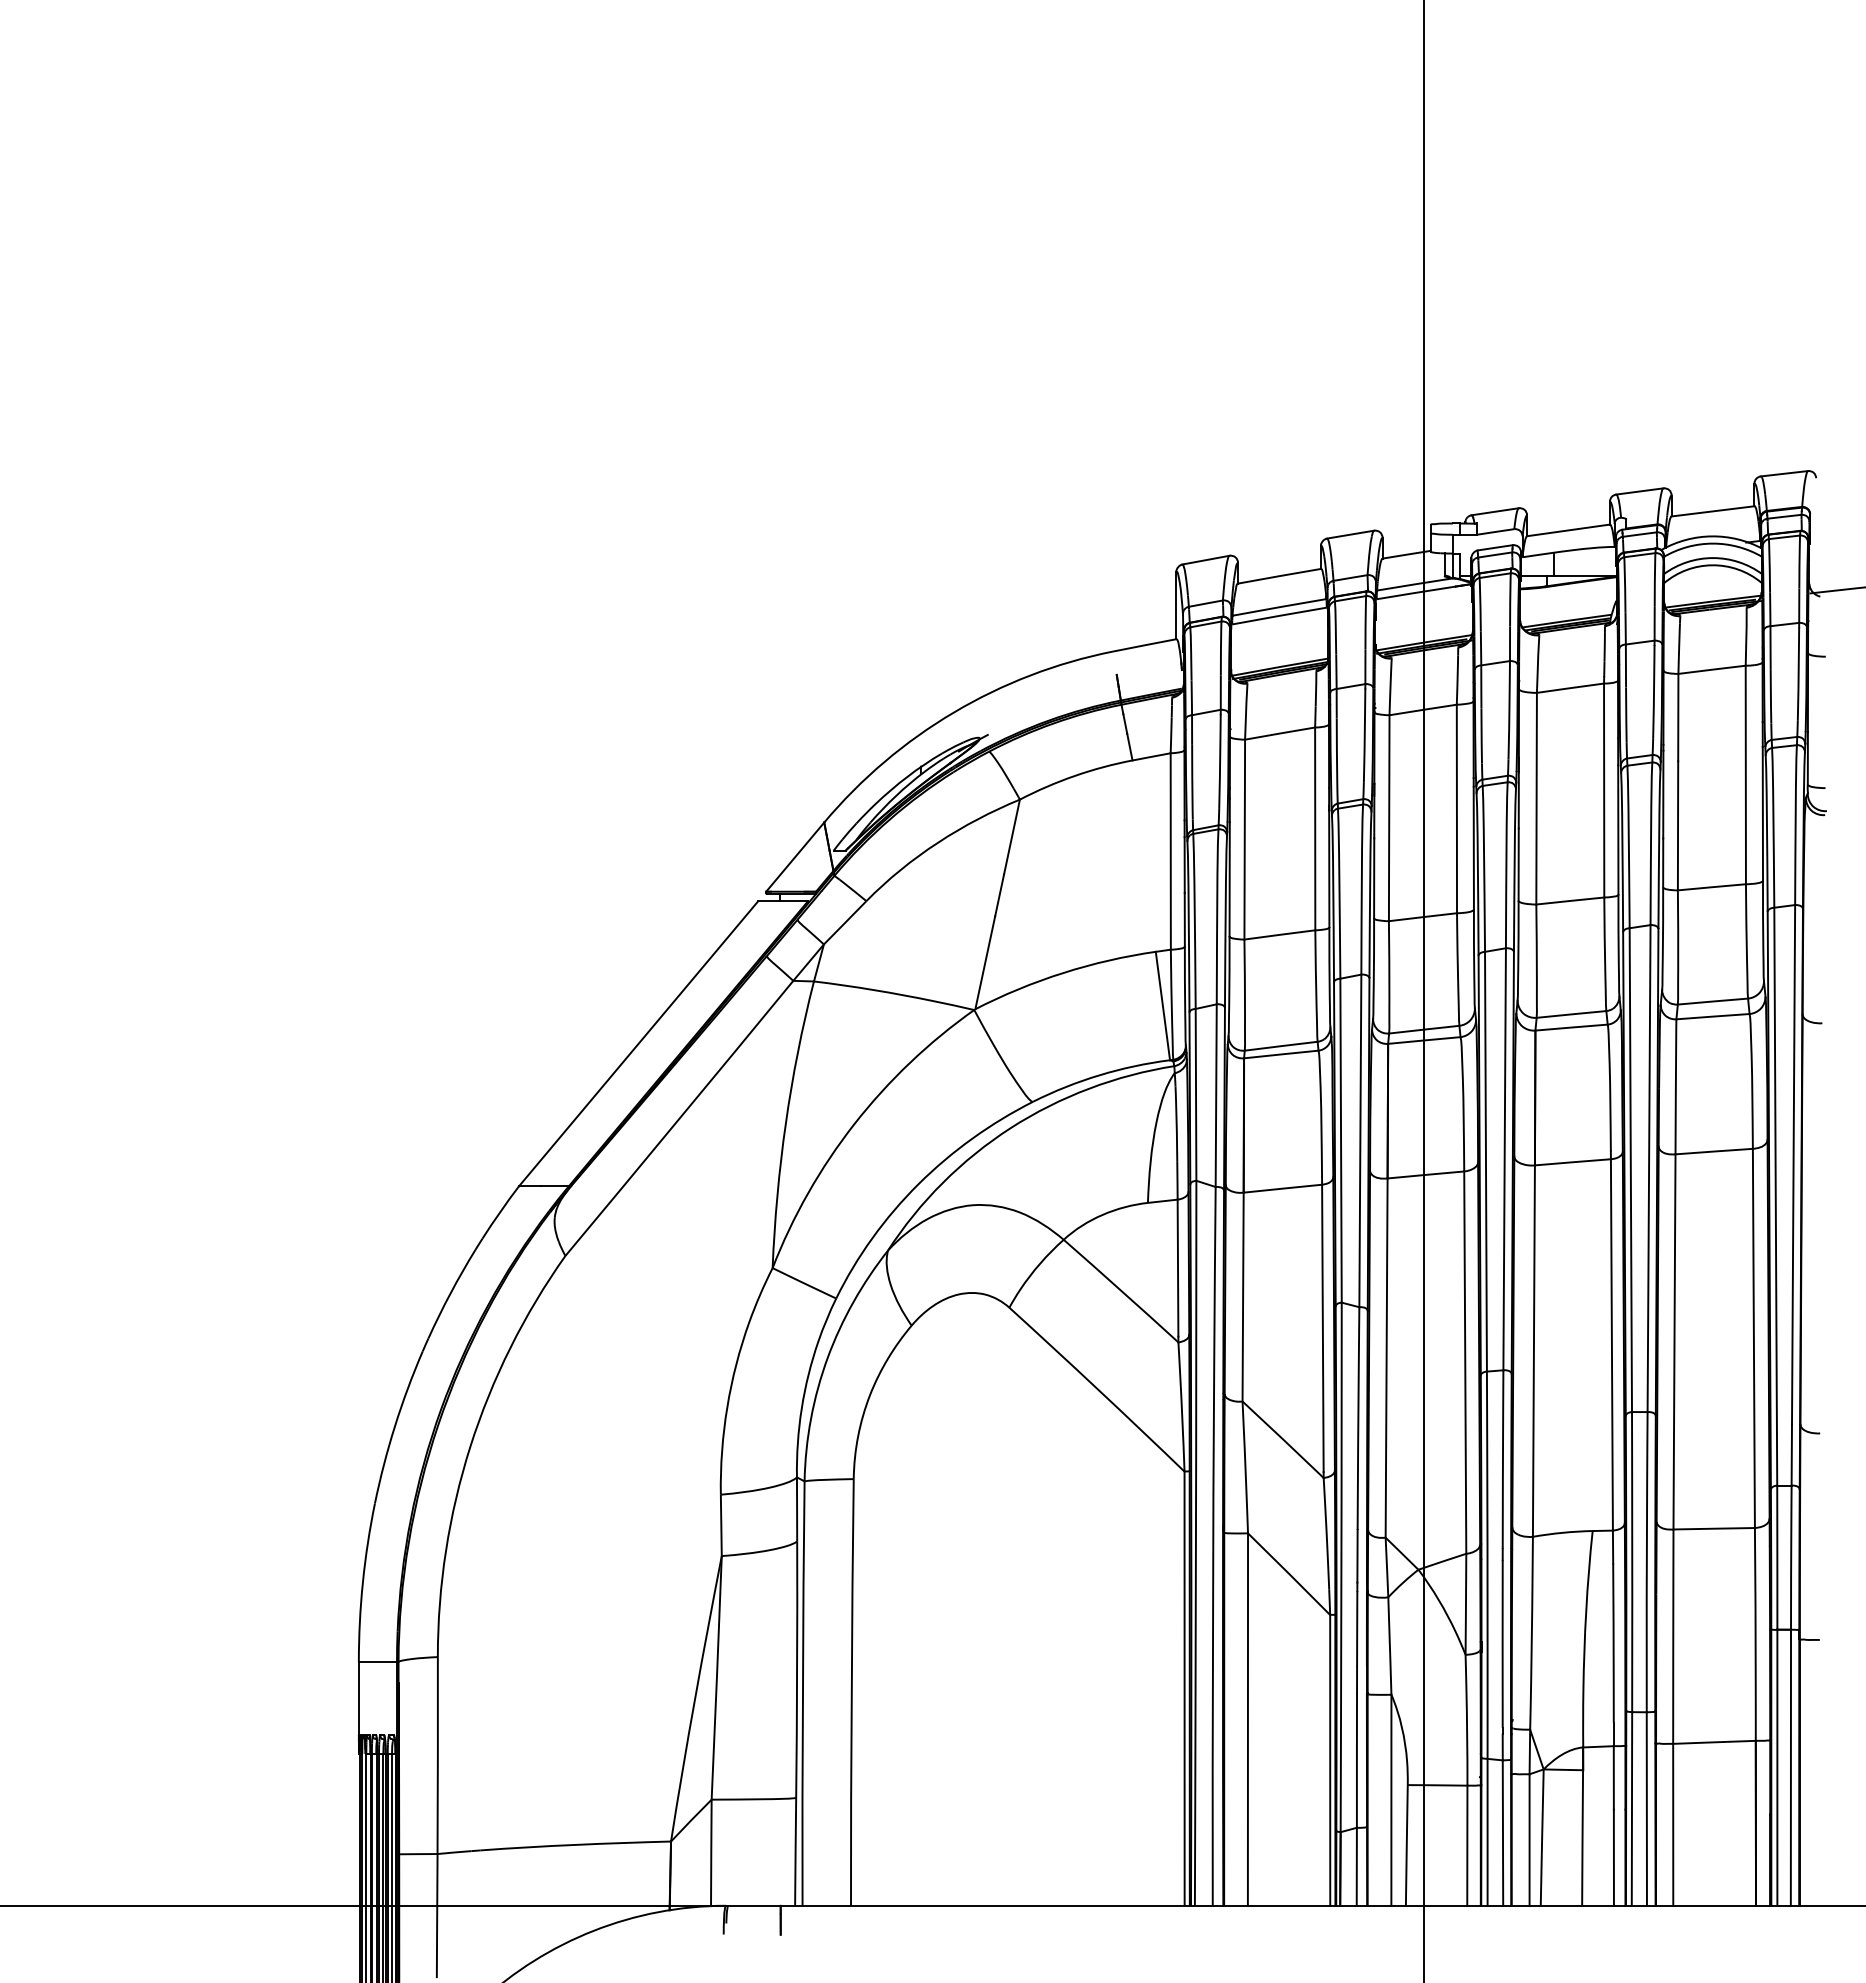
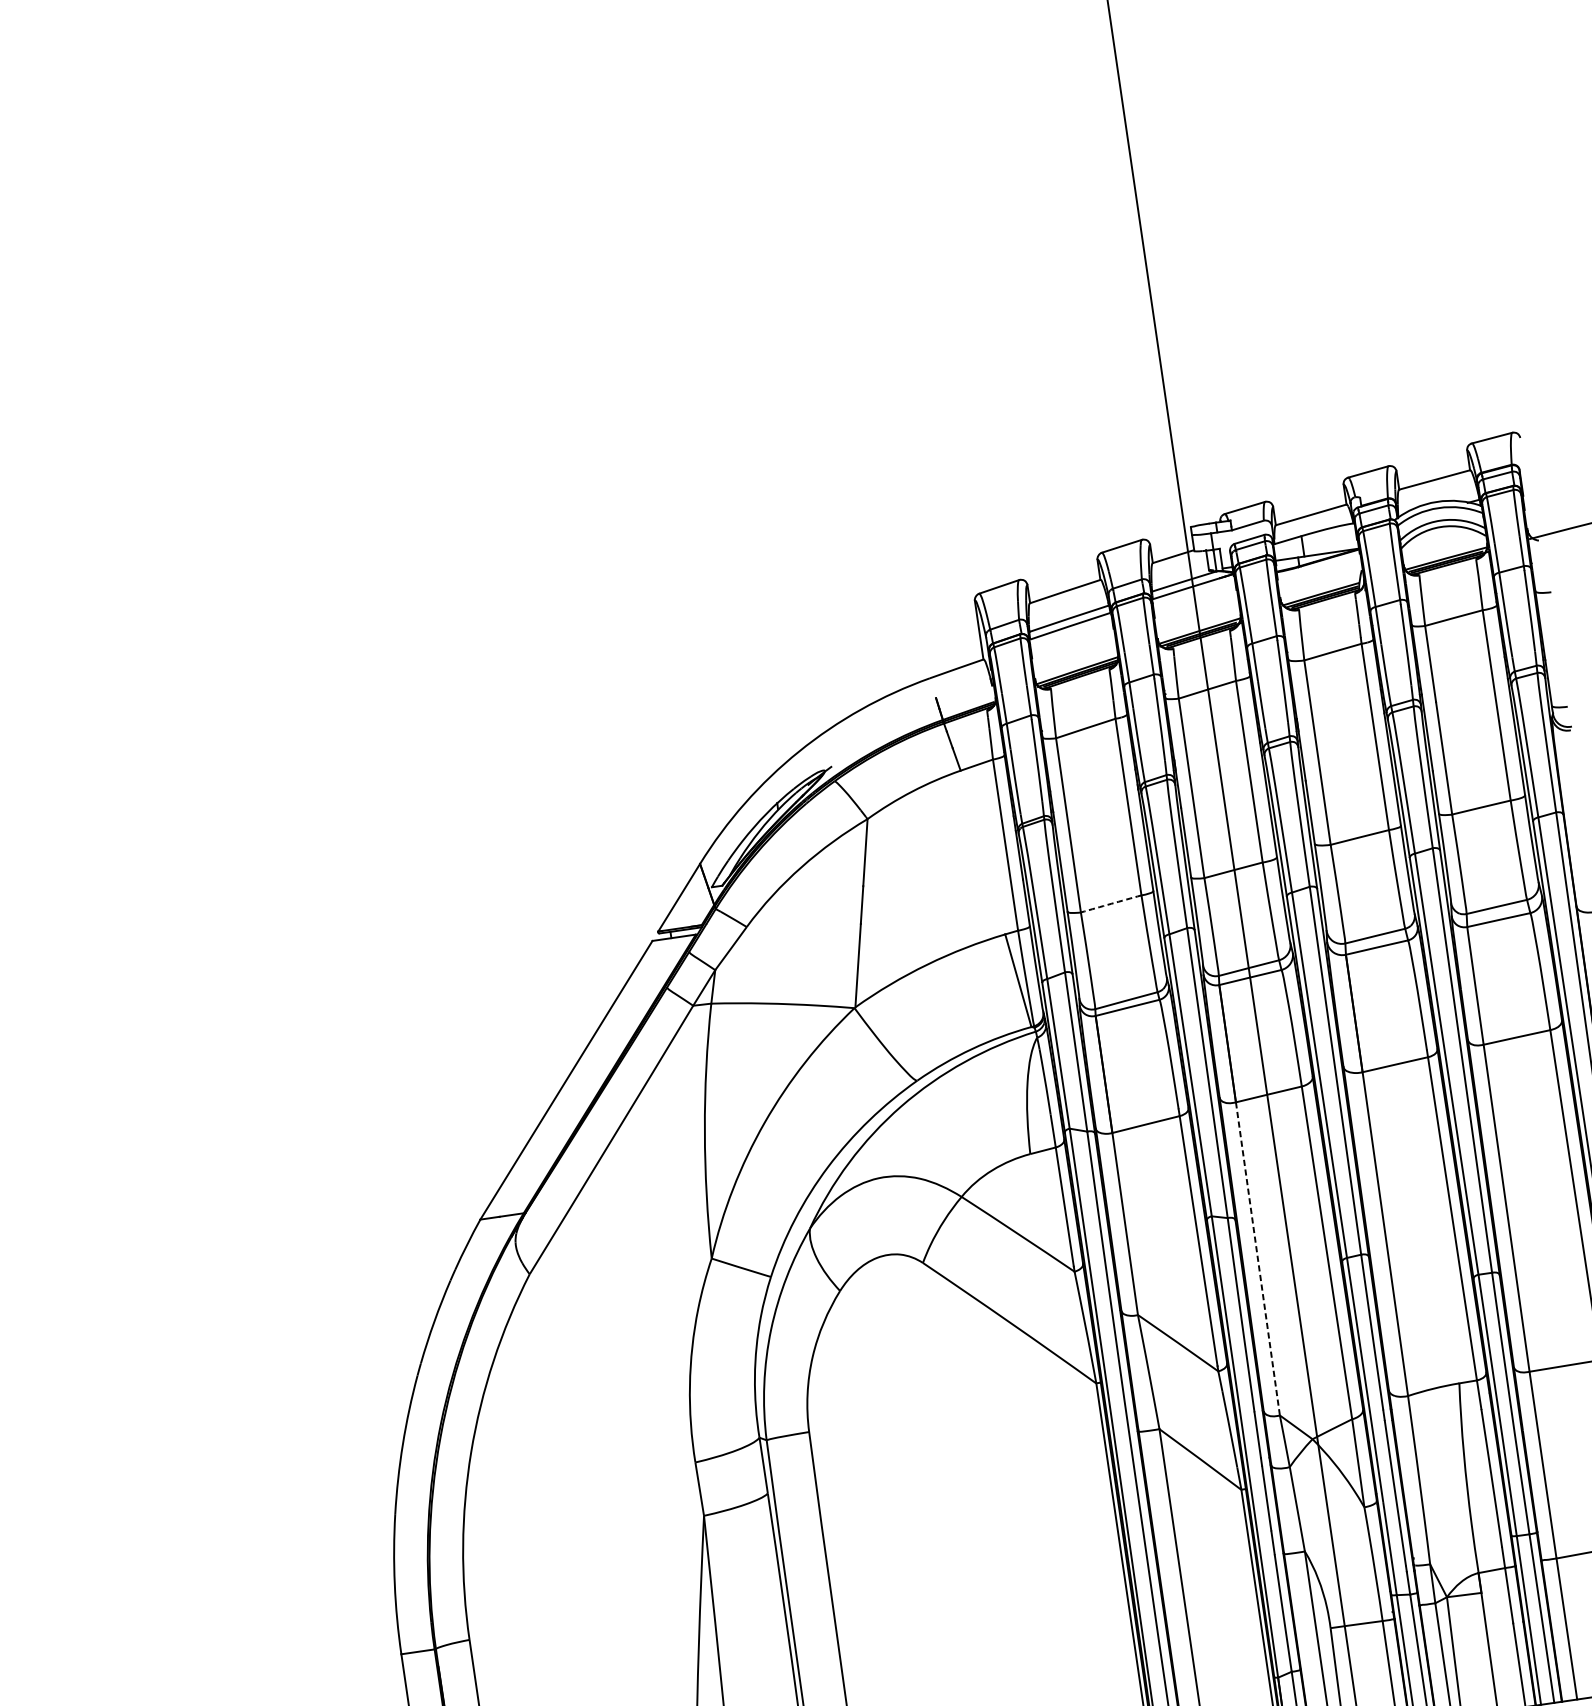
arc: (1279, 934) -> (1110, 903), solid -> dashed
line: (1386, 1358) -> (1257, 1259), solid -> dashed

